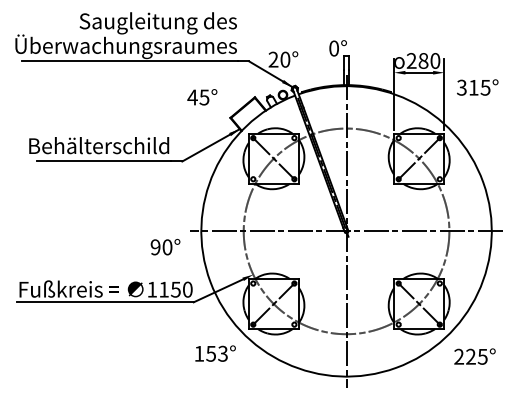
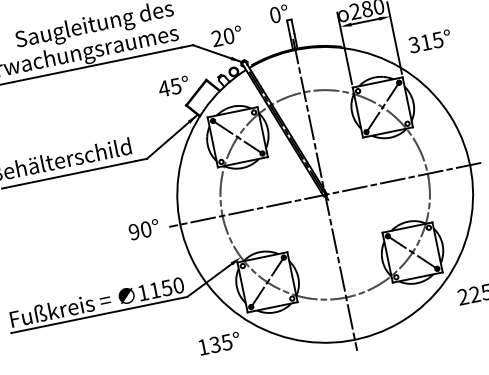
text: (477, 87) -> (429, 41), moved
text: (202, 97) -> (173, 86), moved
text: (165, 247) -> (144, 230), moved
text: (216, 353) -> (220, 343), 153° -> 135°

